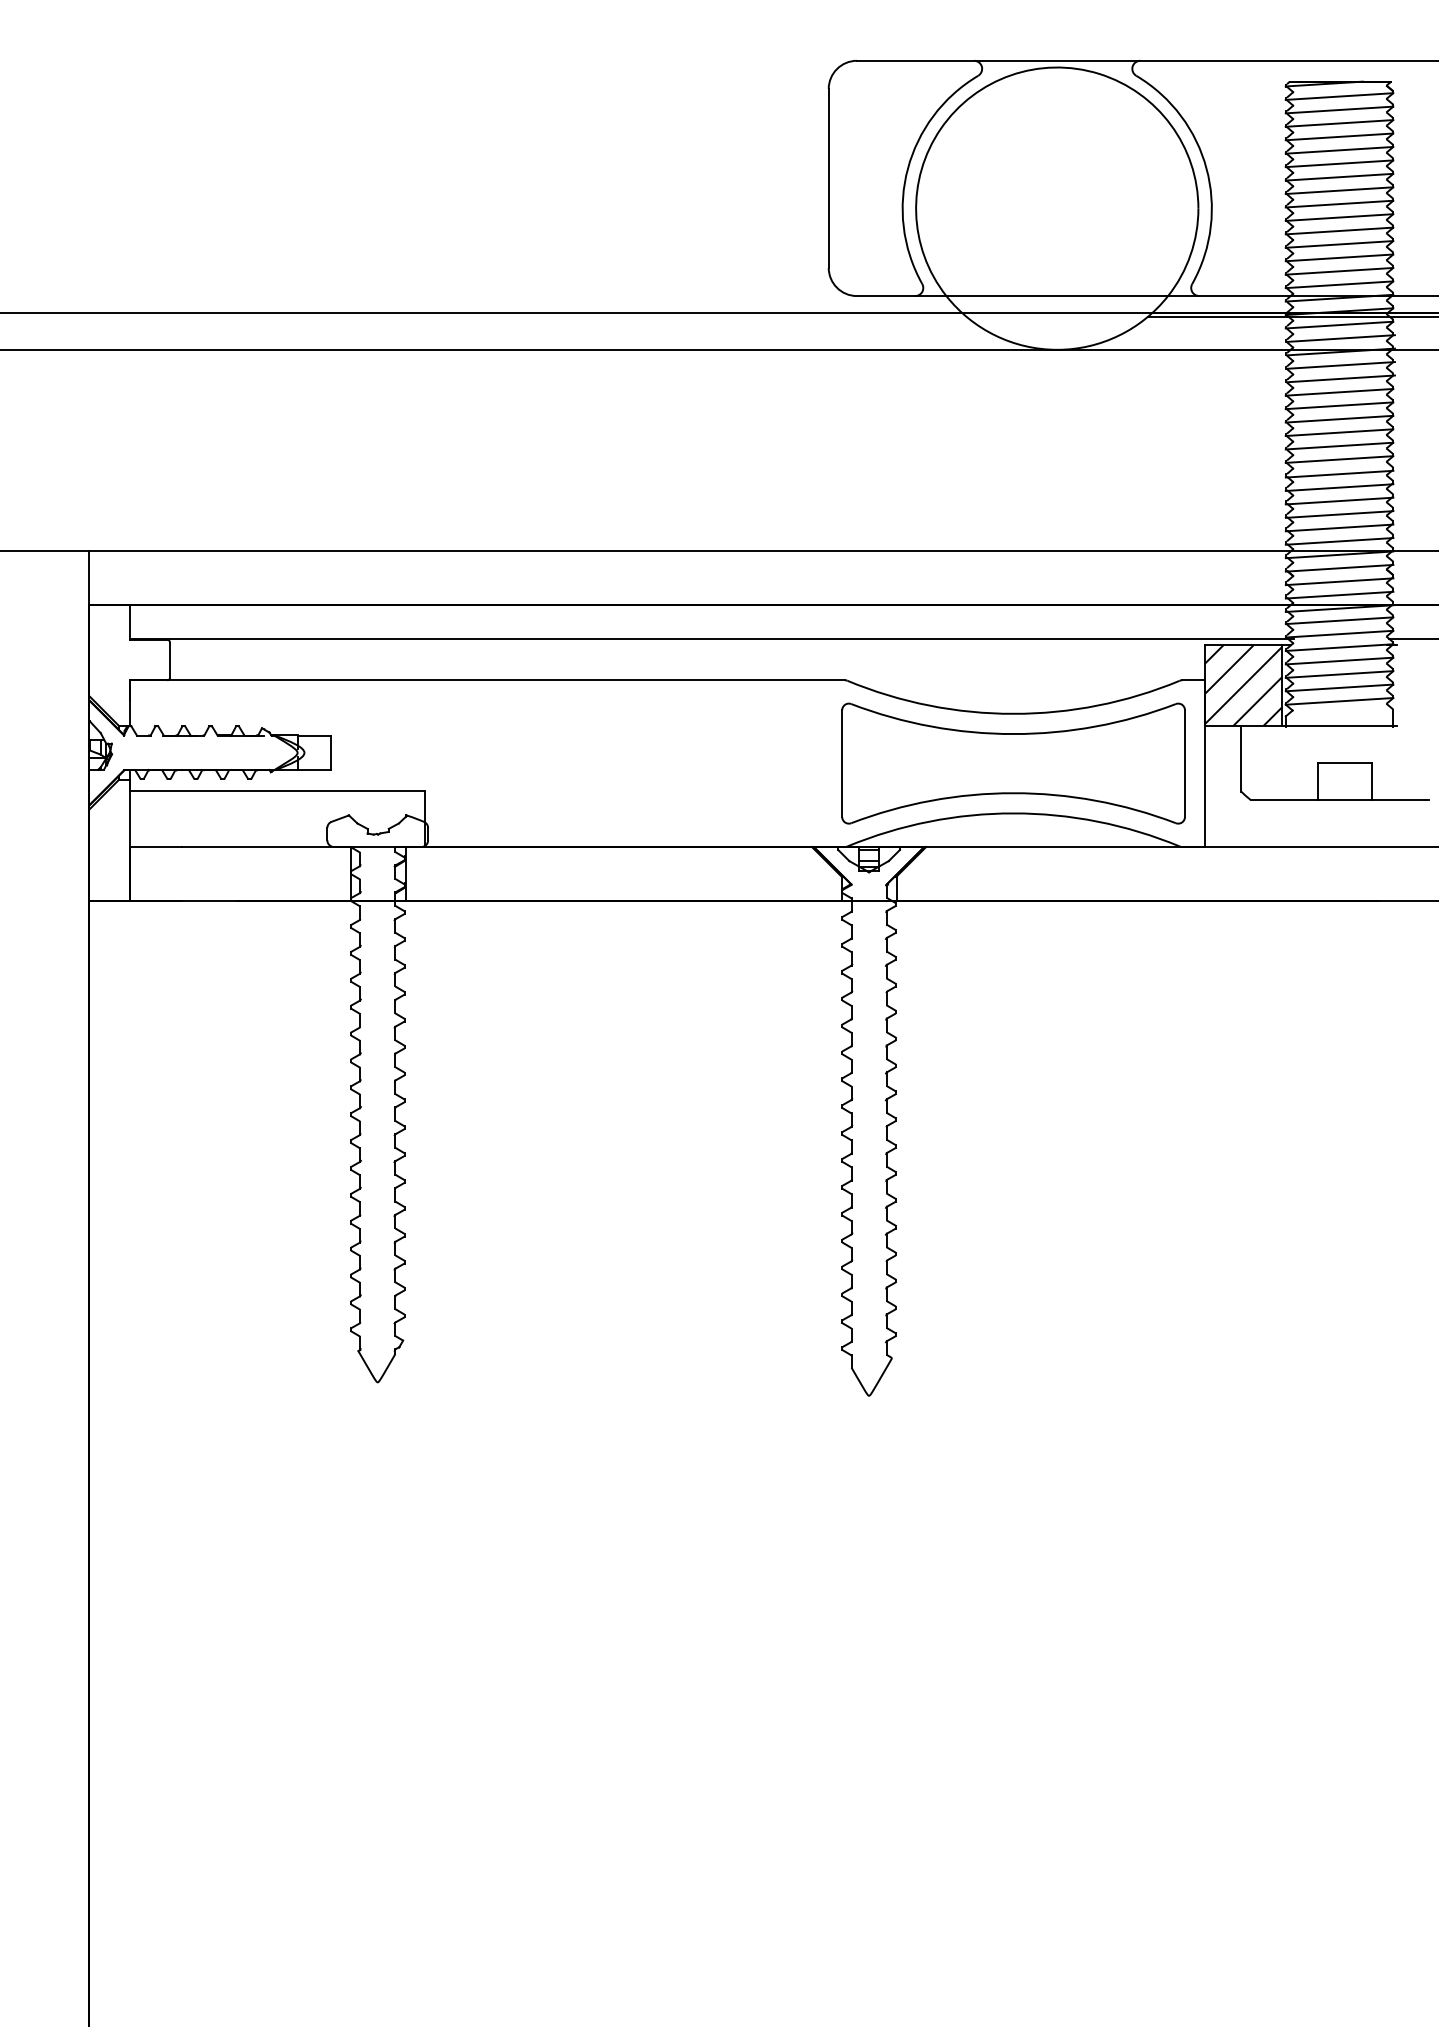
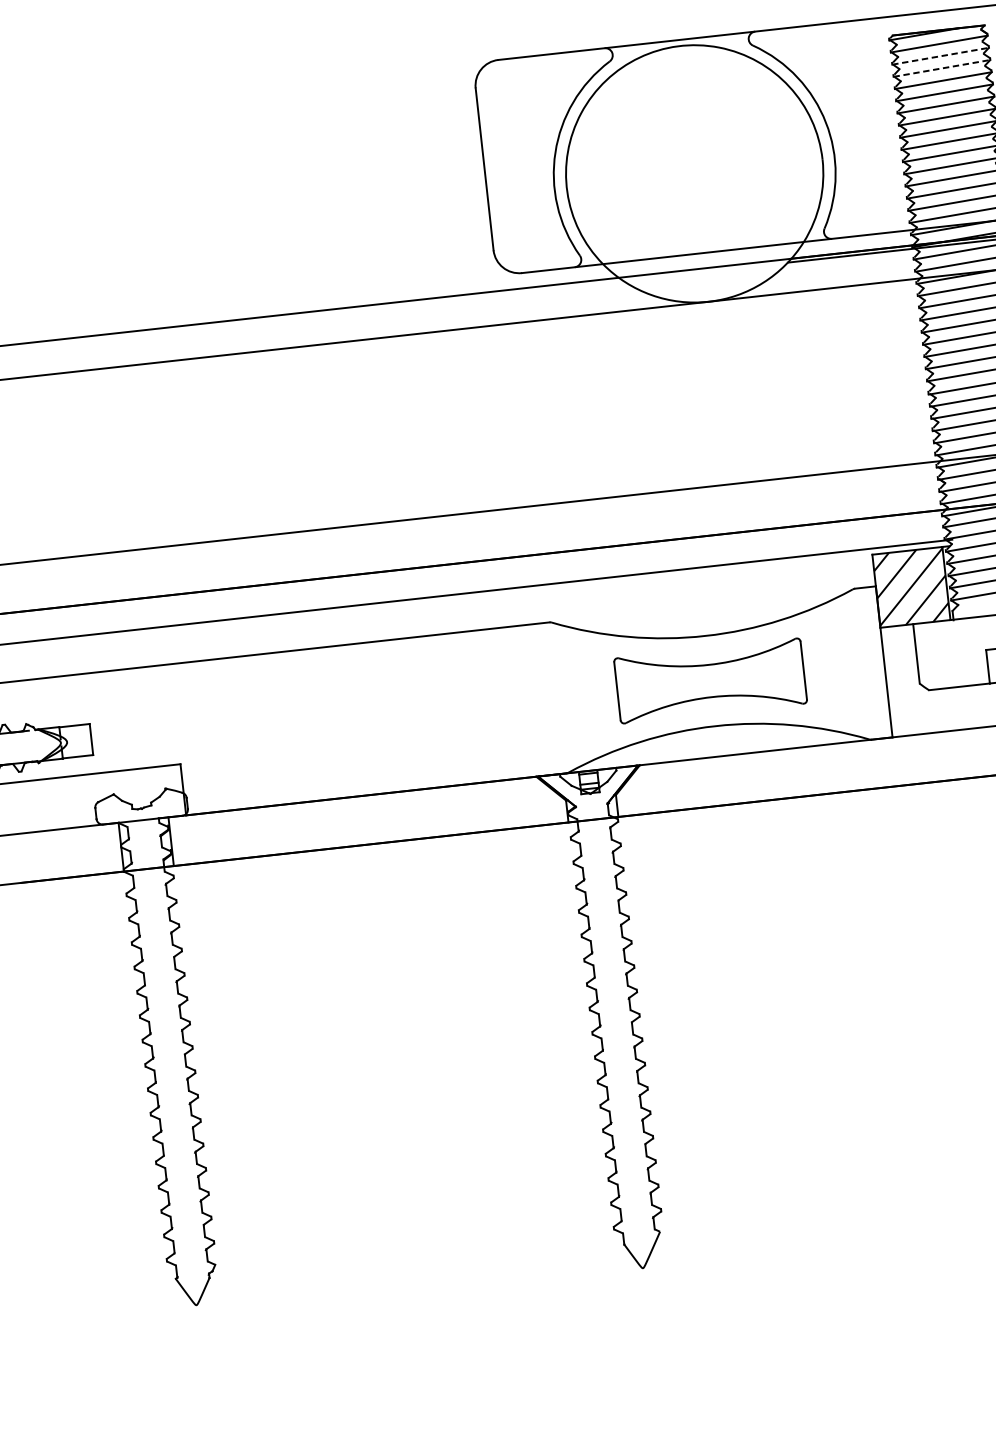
line: (1339, 110) -> (940, 56), solid -> dashed
line: (1339, 123) -> (941, 68), solid -> dashed
part: (1013, 763) -> (710, 680), size x0.6

